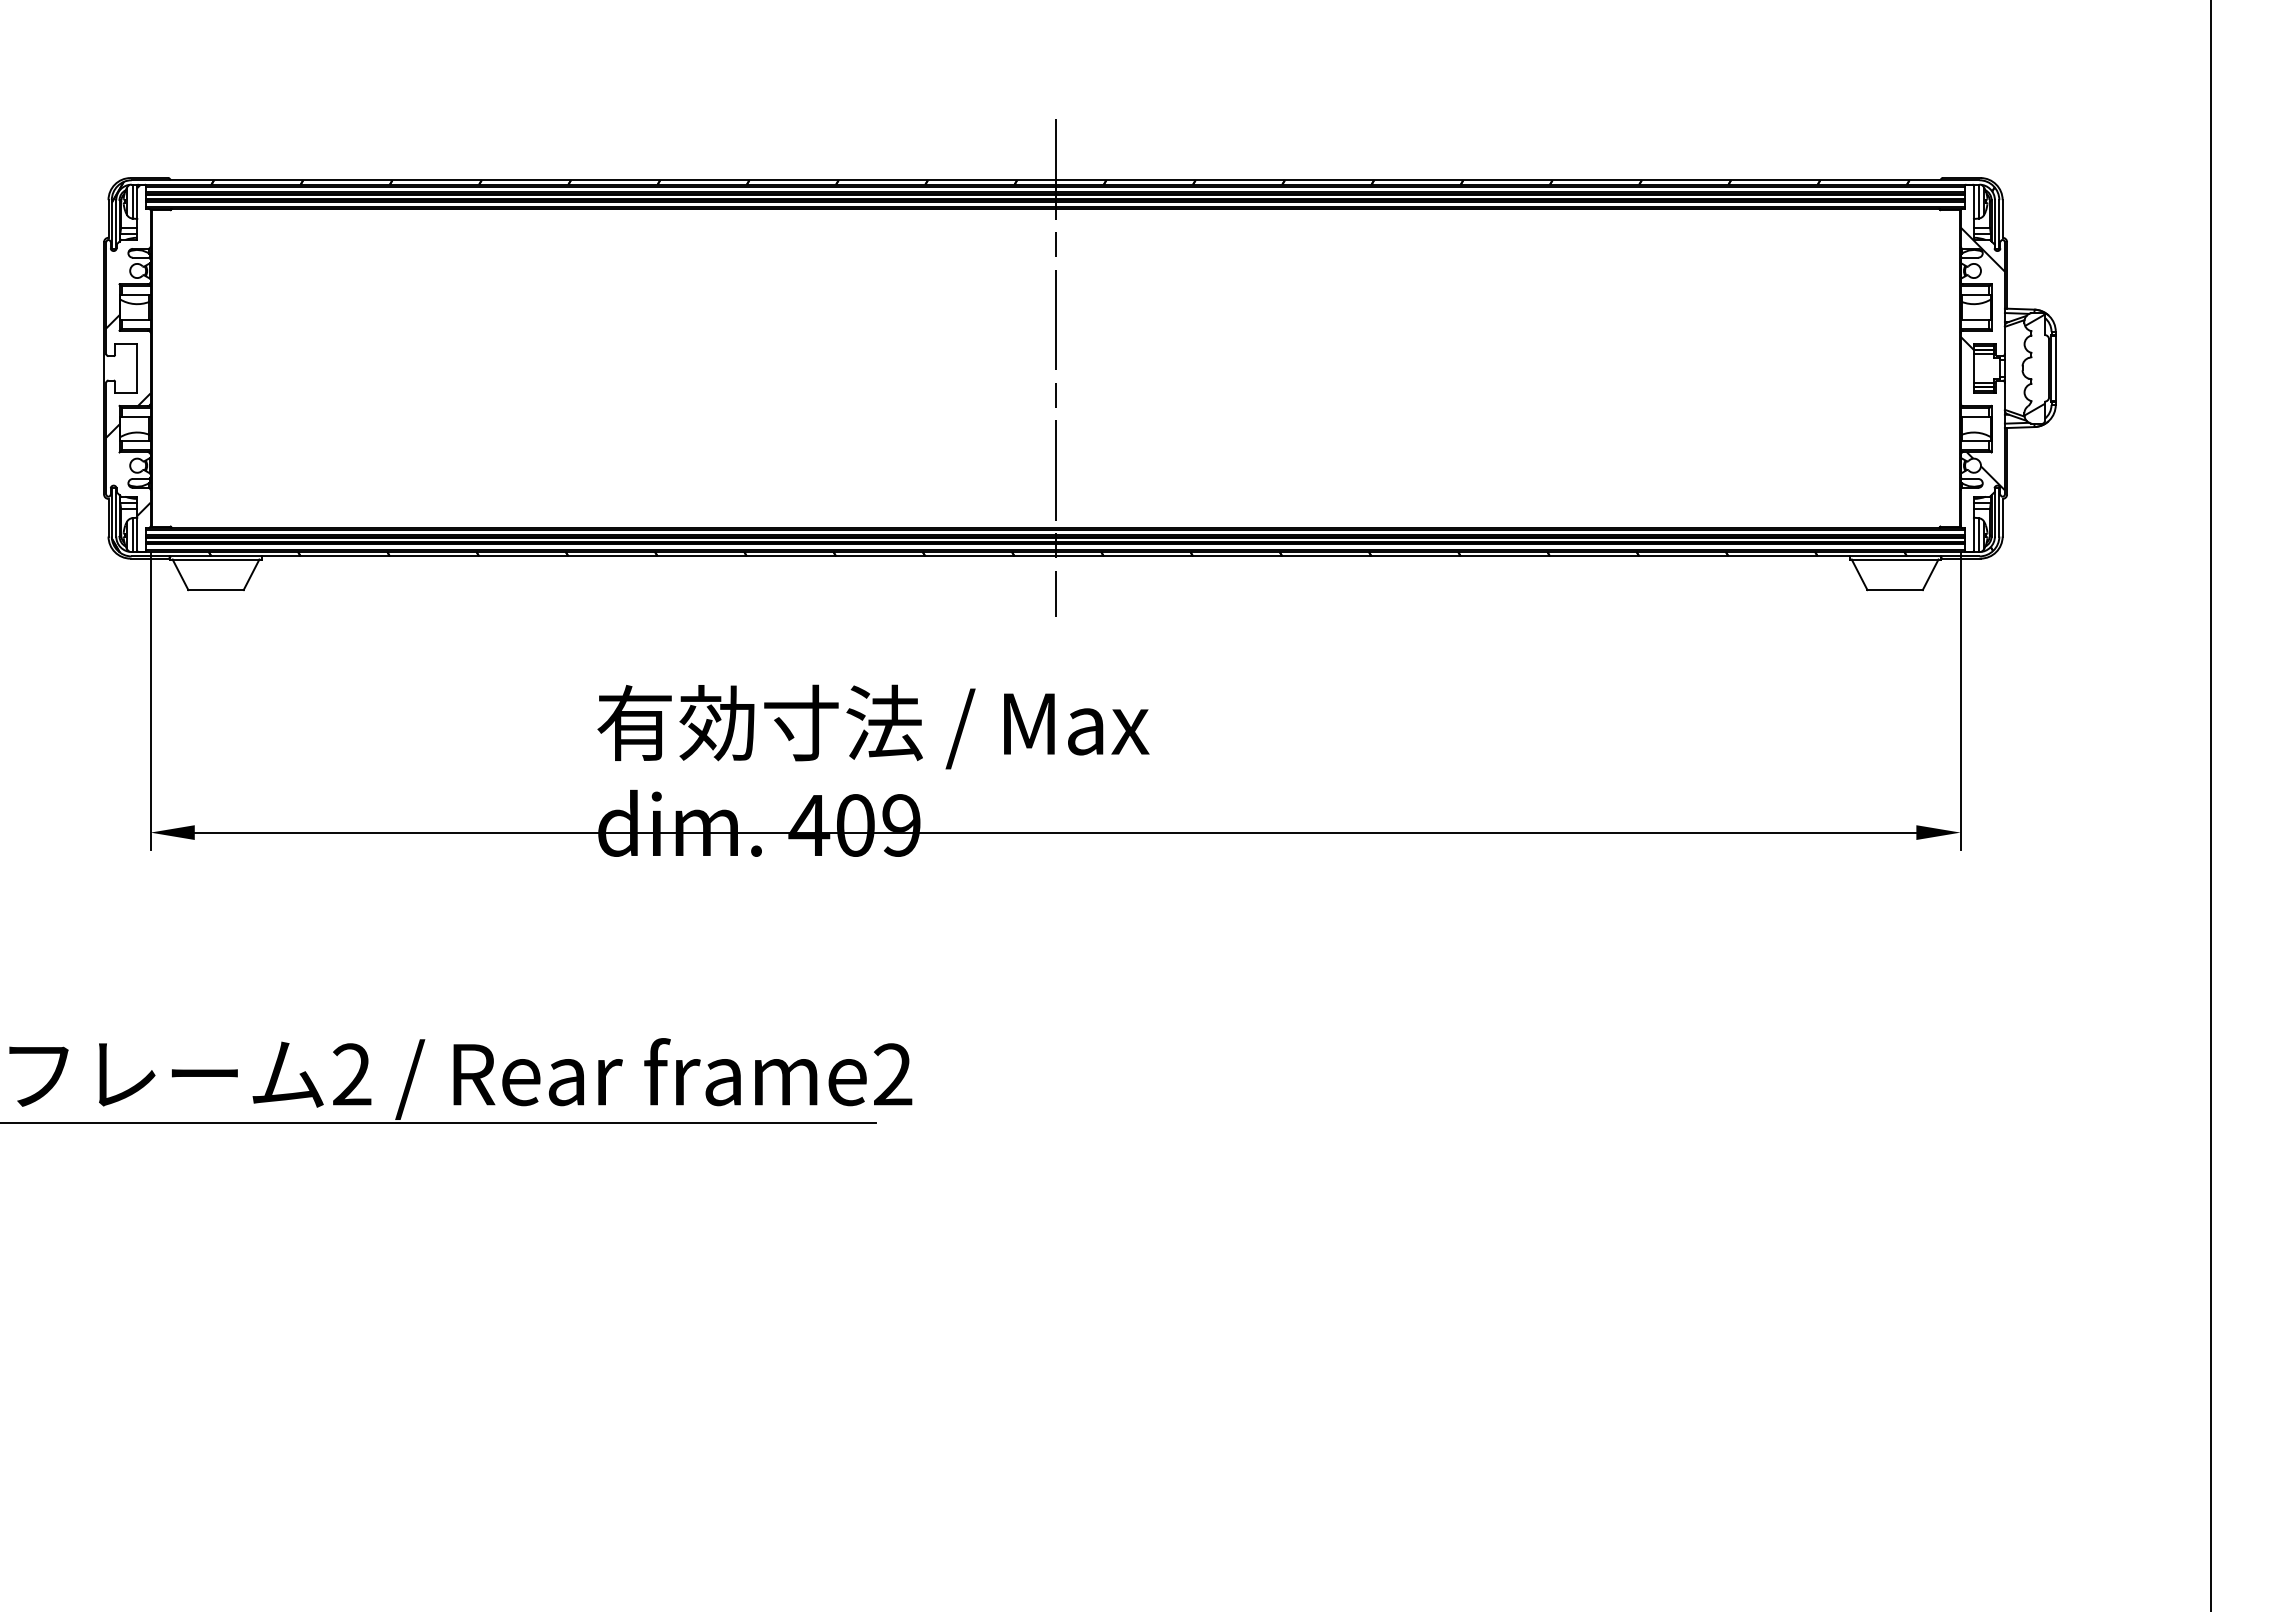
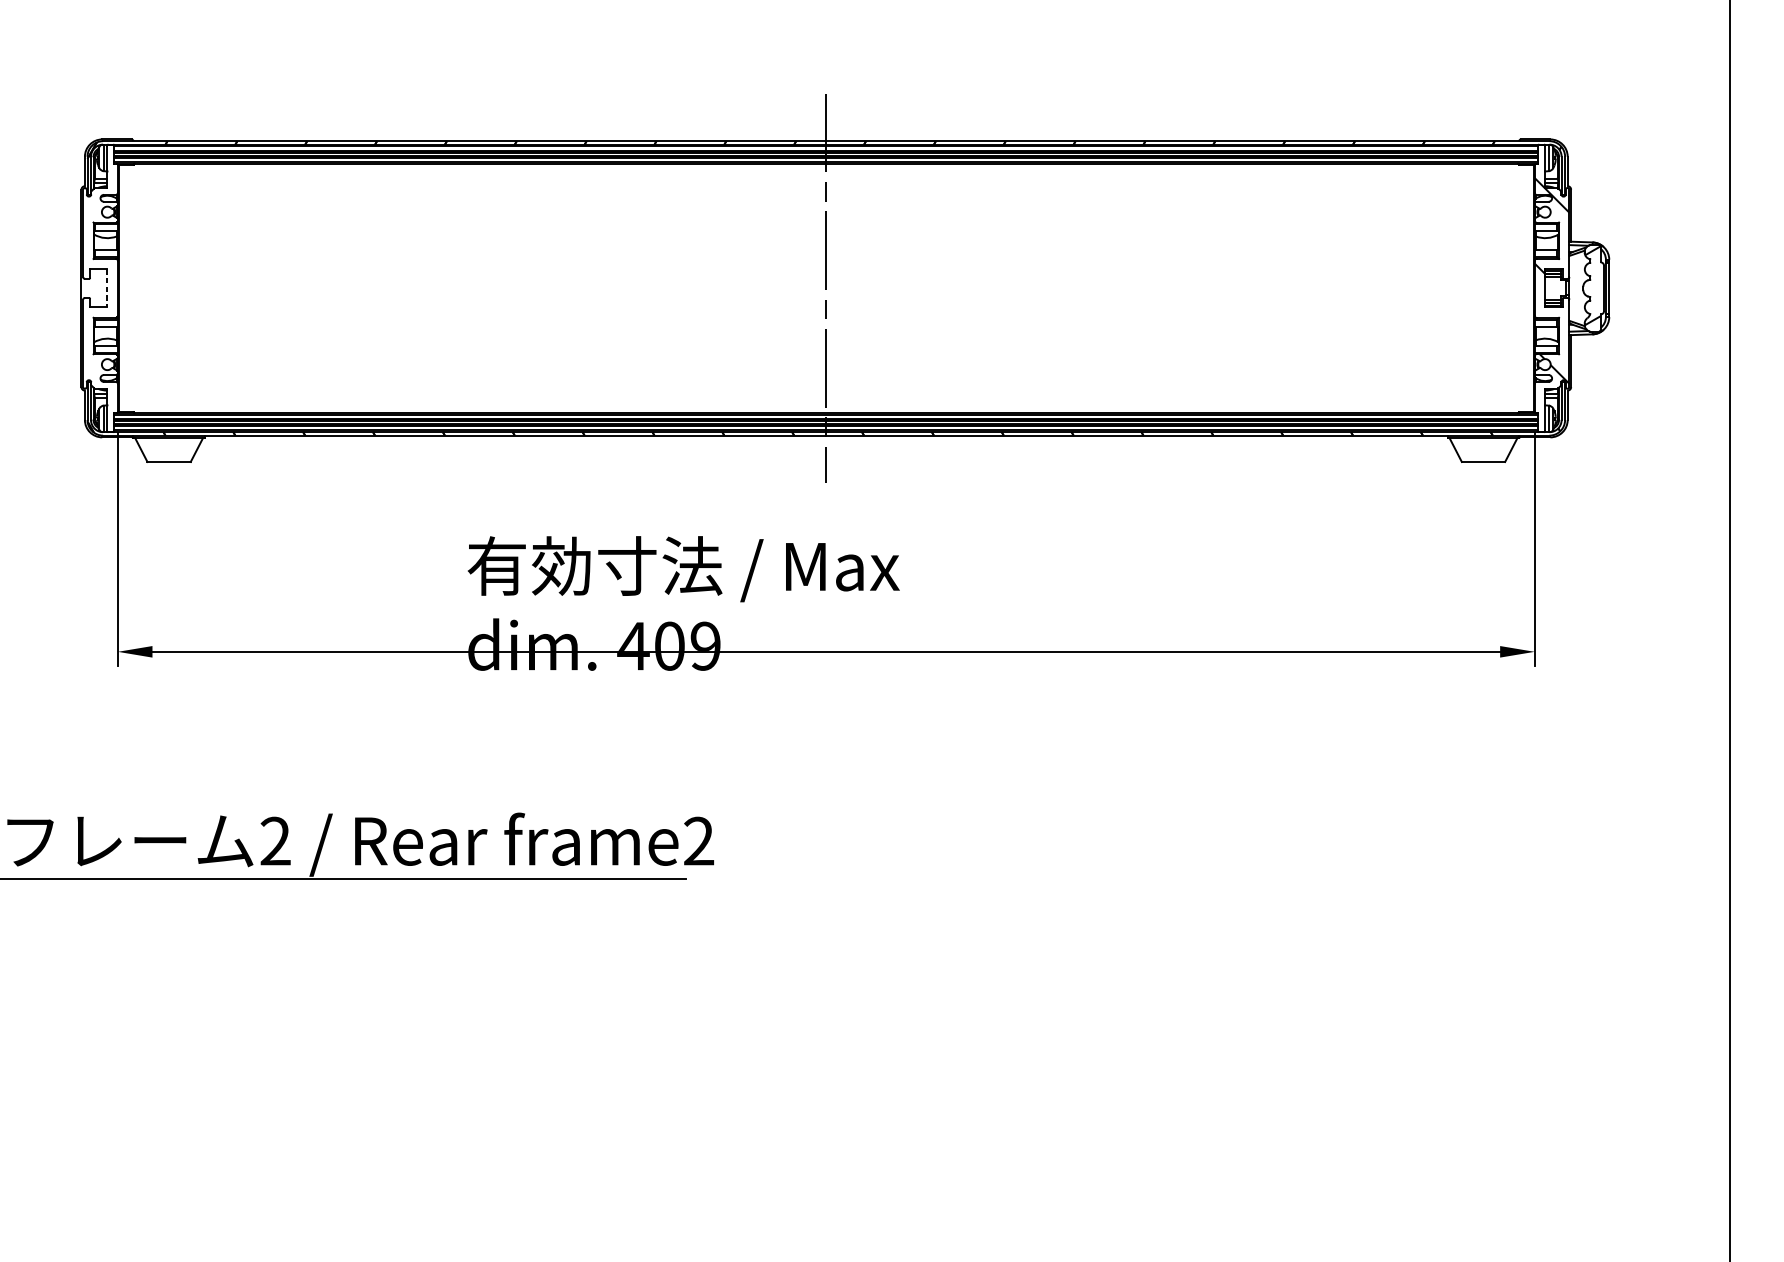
hatch: (128, 350) -> (100, 274), removed
line: (137, 368) -> (107, 288), solid -> dashed

